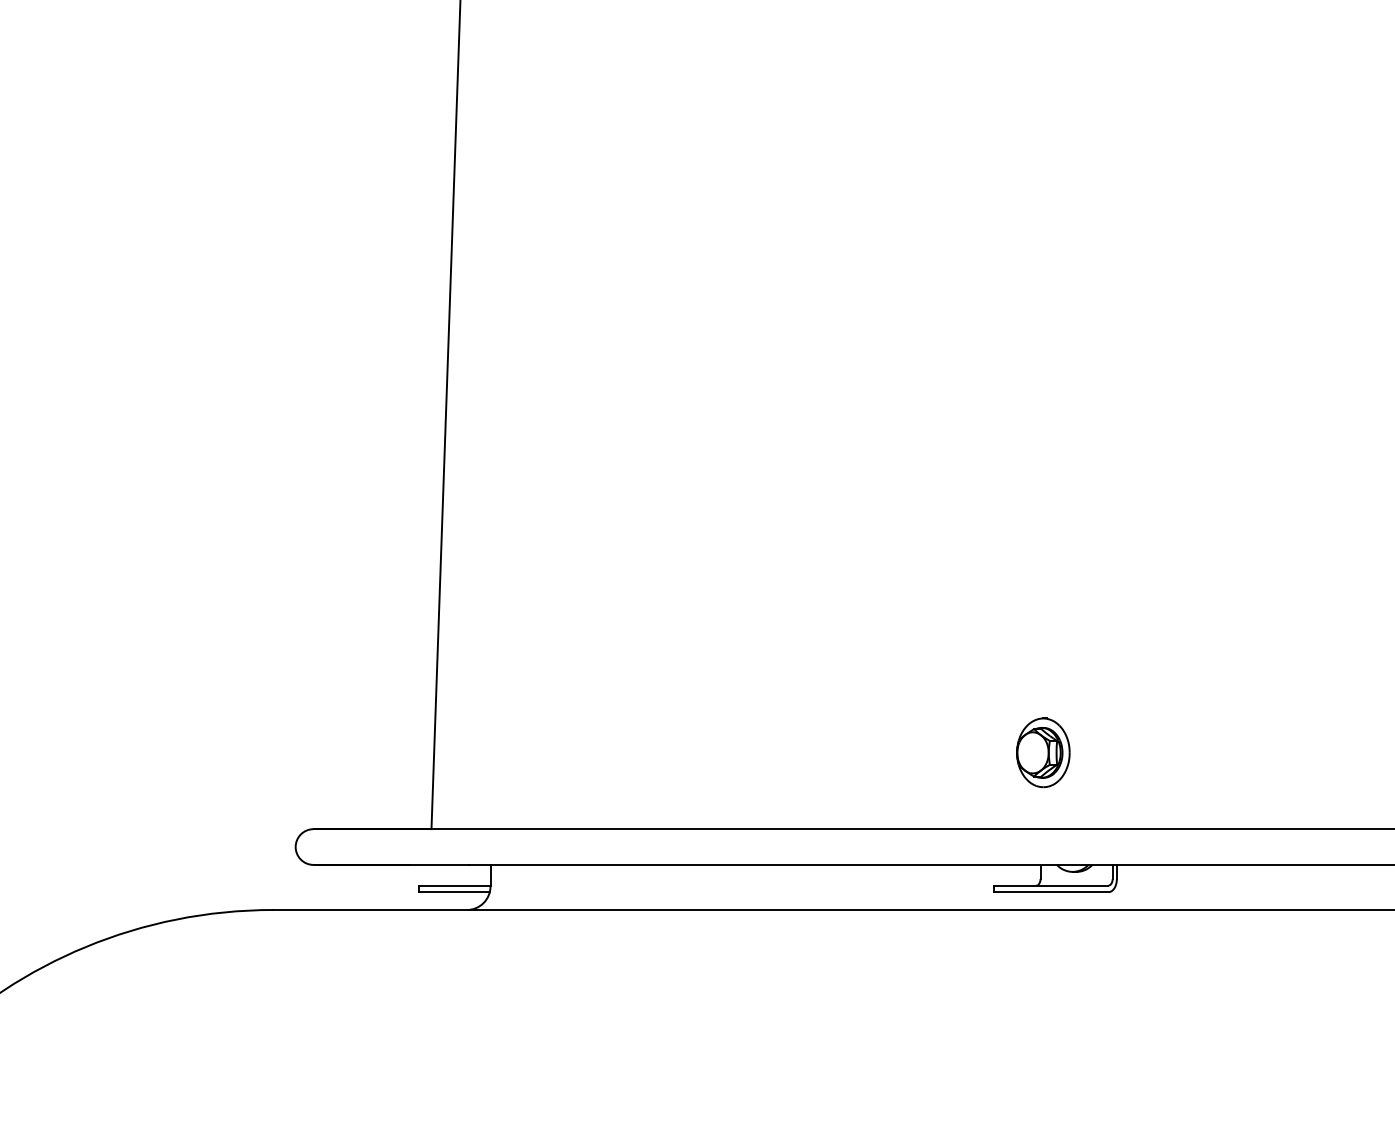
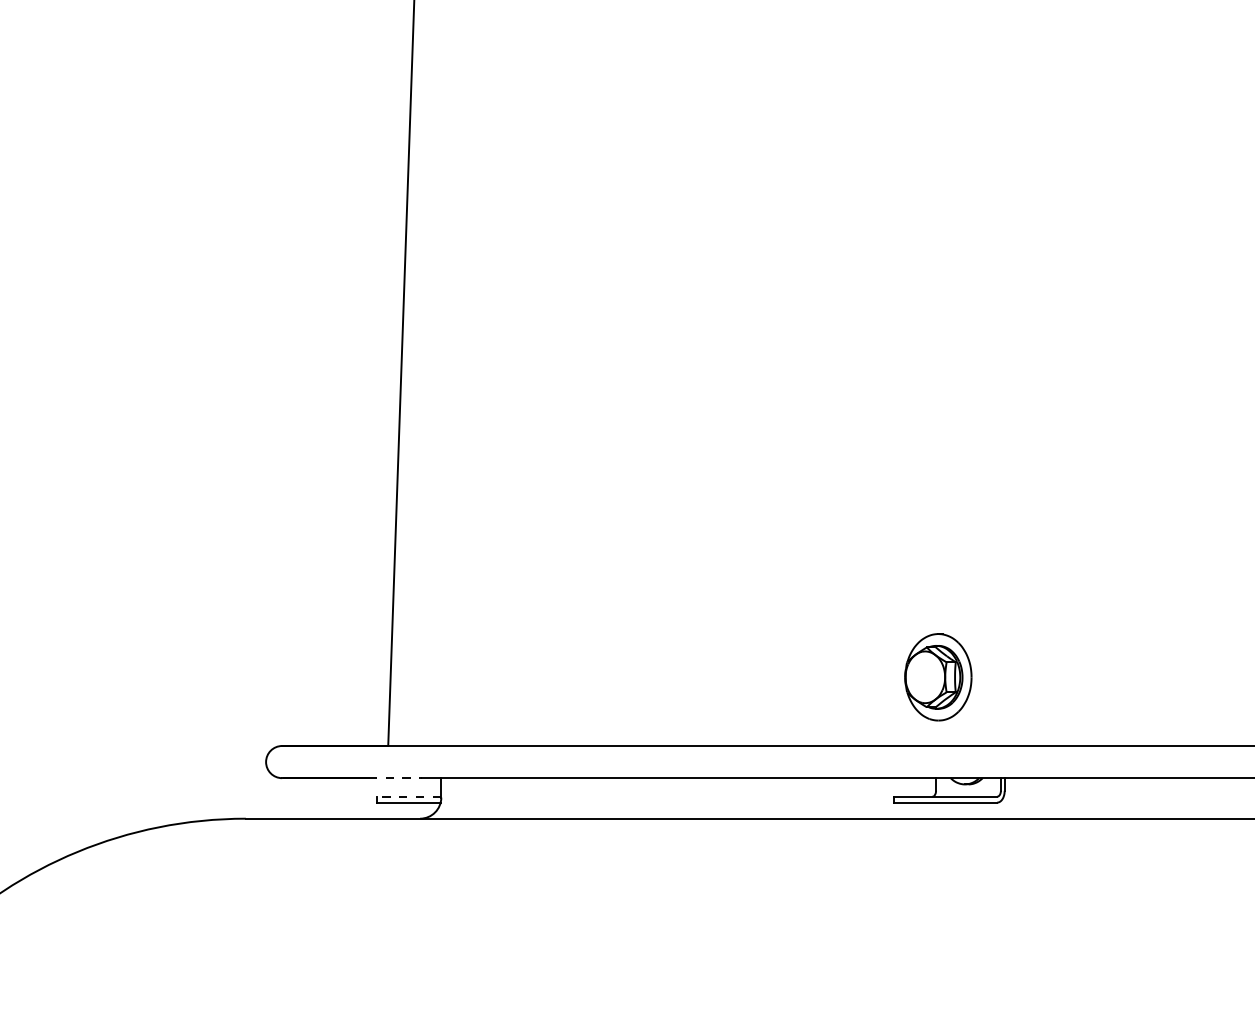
part: (1043, 753) -> (938, 677), size x1.4
line: (439, 865) -> (395, 778), solid -> dashed
line: (454, 885) -> (408, 796), solid -> dashed

